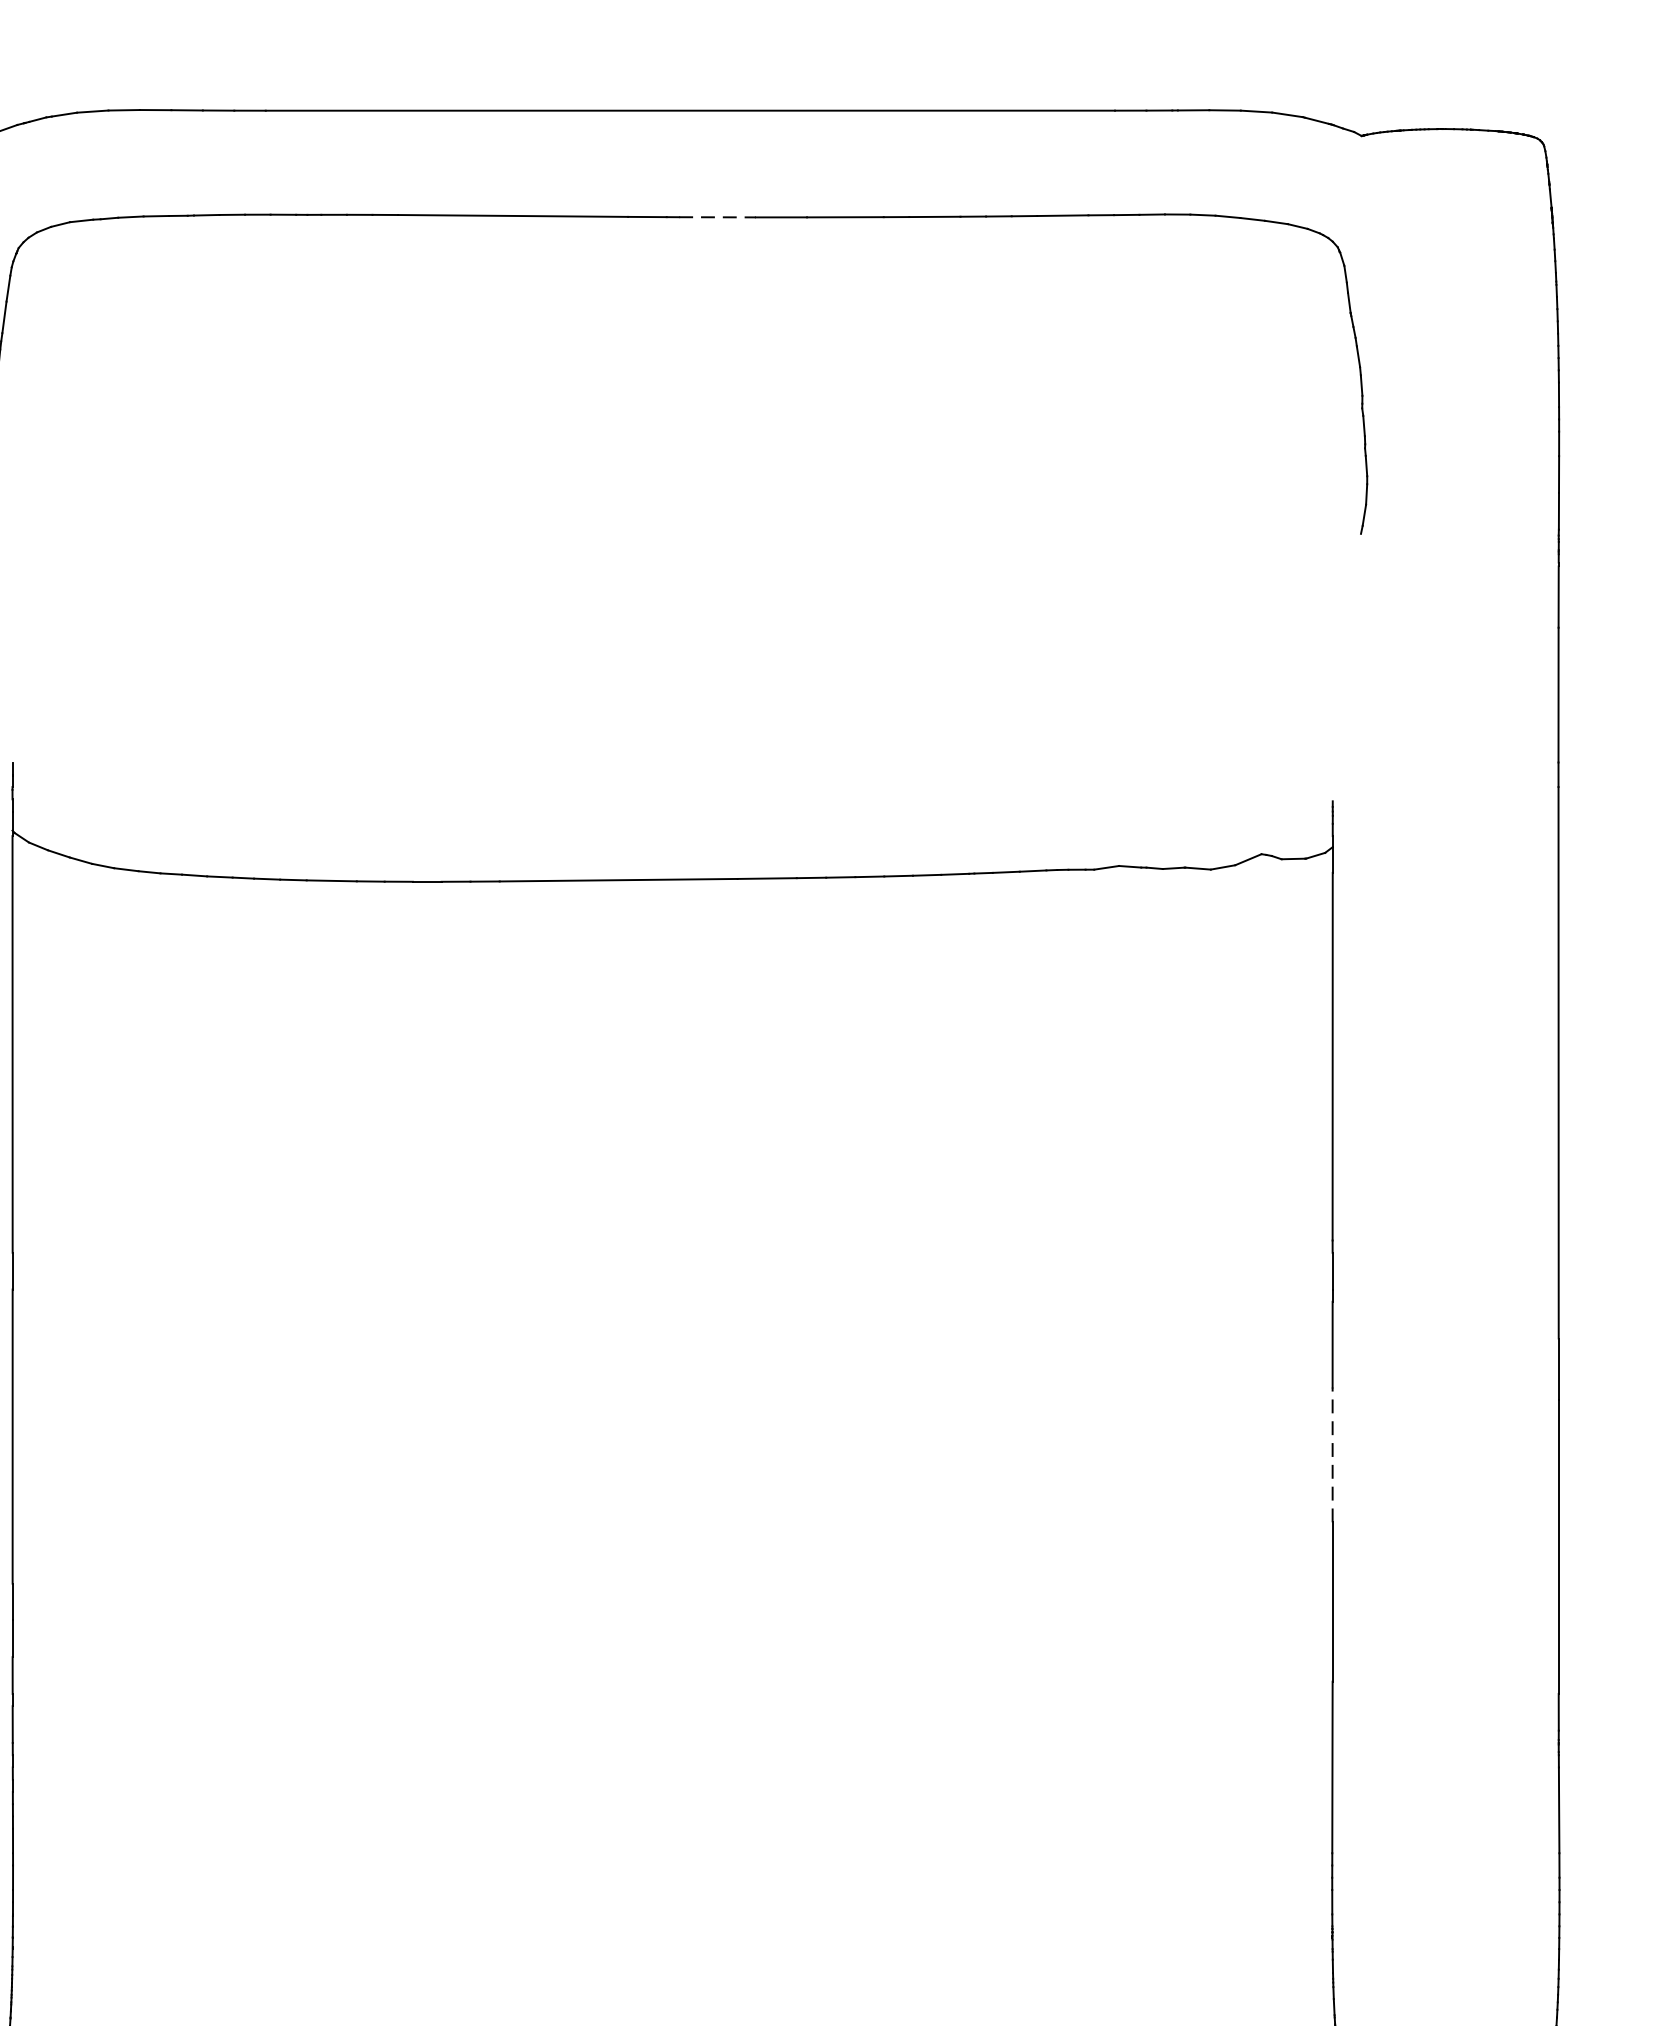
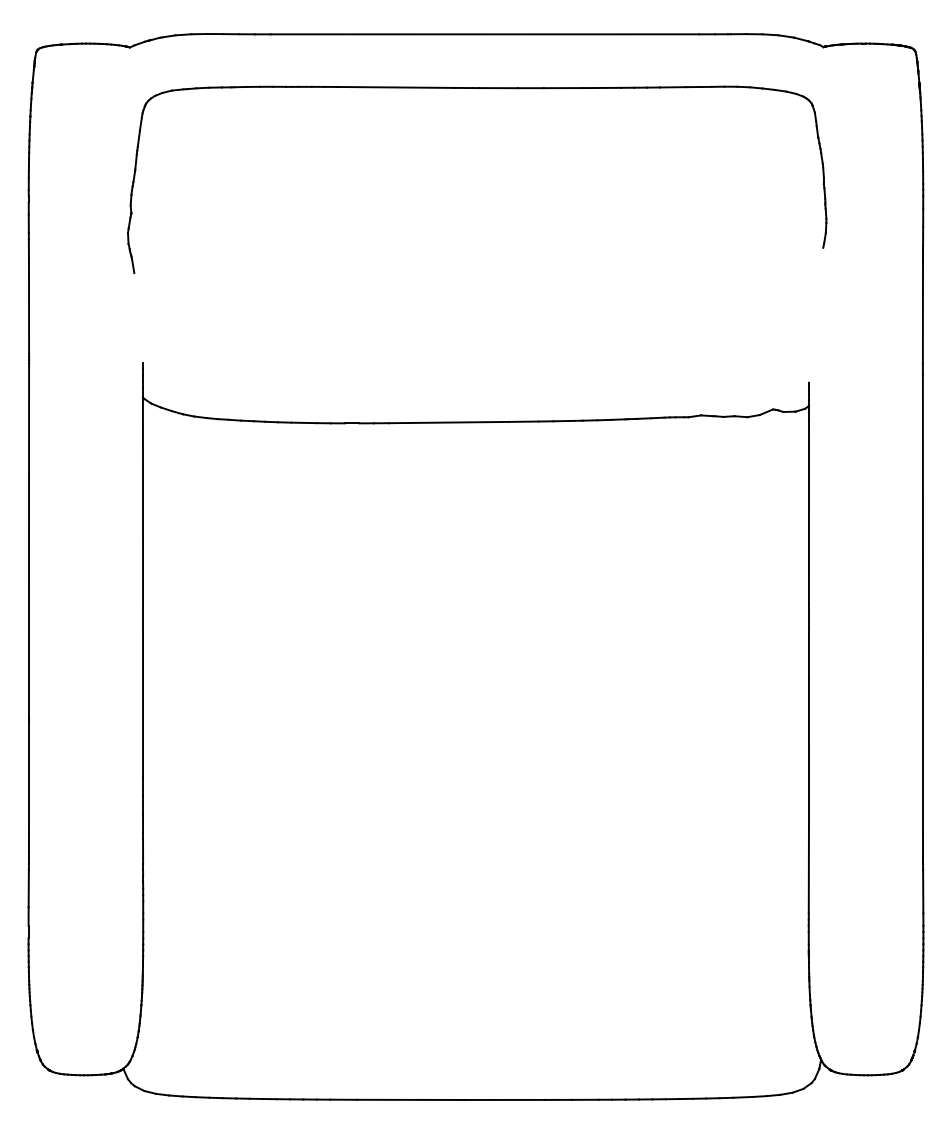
line: (719, 218) -> (499, 88), dashed -> solid
line: (1331, 1454) -> (808, 712), dashed -> solid

